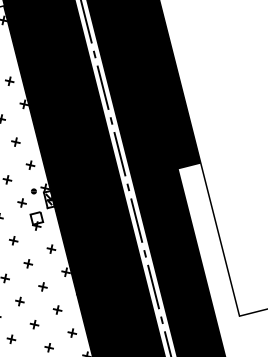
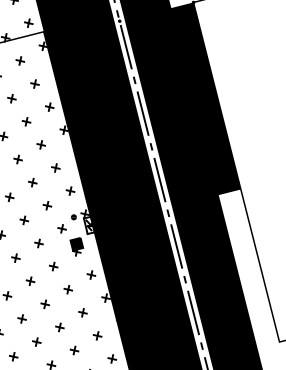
fill: (36, 217) -> (76, 243), added

